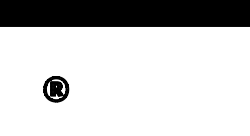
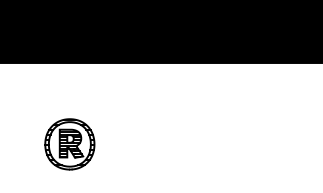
part: (55, 88) -> (69, 143), size x1.6

